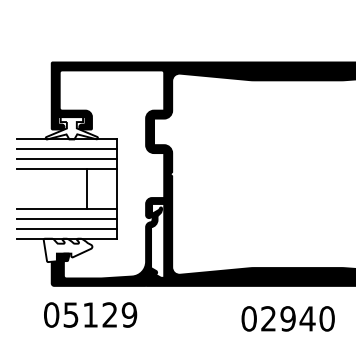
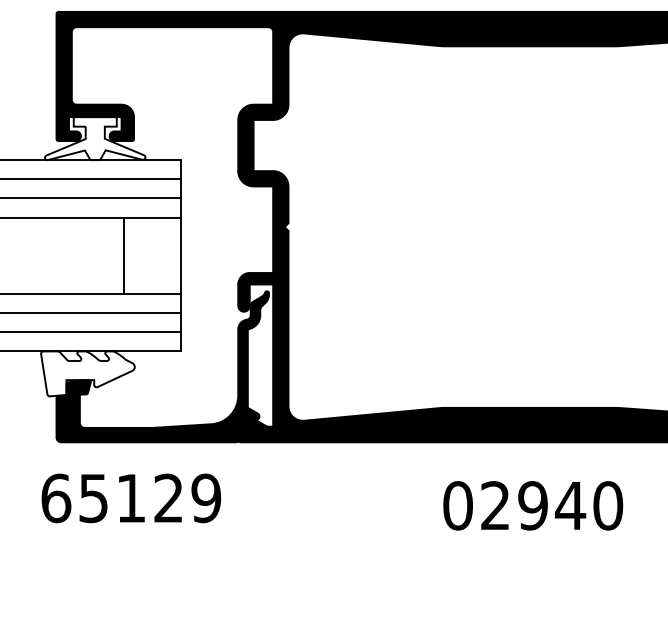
text: (51, 314) -> (56, 497), 05129 -> 65129
text: (287, 318) -> (531, 505), moved

